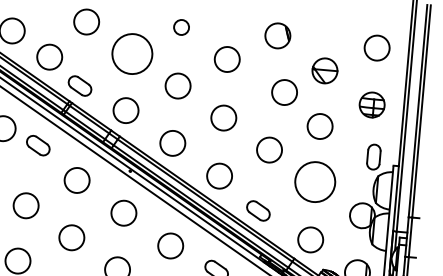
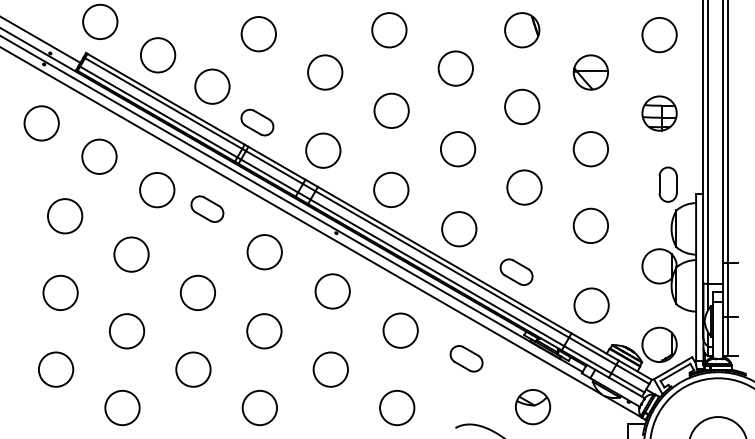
circle: (181, 27) -> (389, 30), size x1.67
circle: (132, 54) -> (325, 72), size x0.62
circle: (284, 92) -> (522, 106), moved
circle: (314, 181) -> (590, 225), size x0.62

